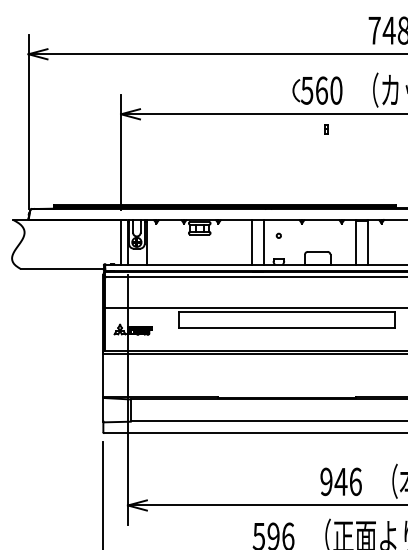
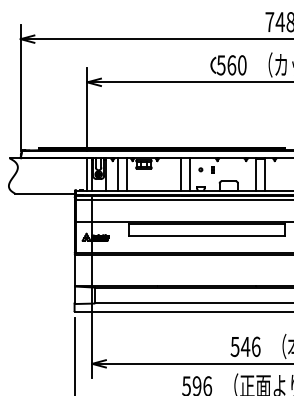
part: (326, 129) -> (212, 170), moved
line: (164, 242) -> (118, 174), added
line: (176, 242) -> (127, 174), added
text: (326, 481) -> (235, 346), 946 -> 546

